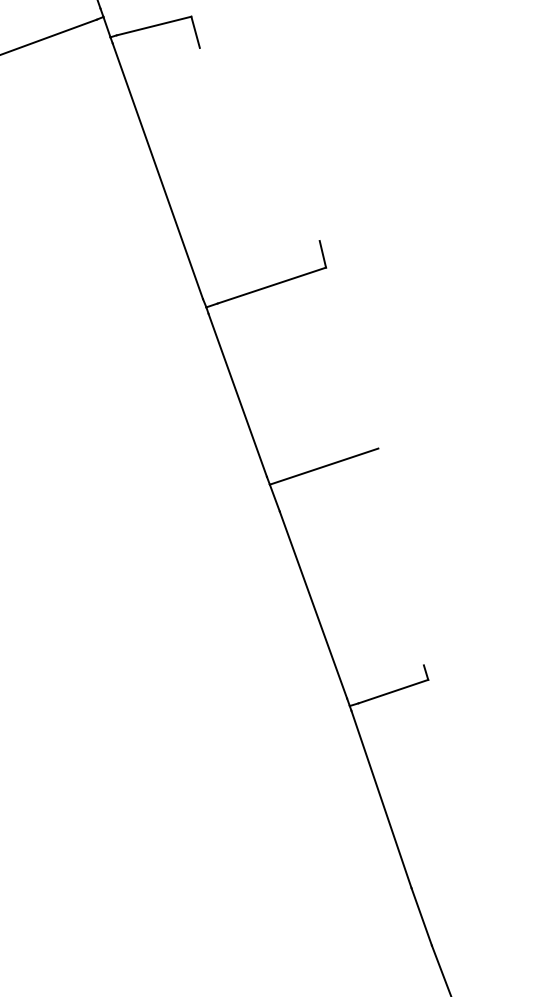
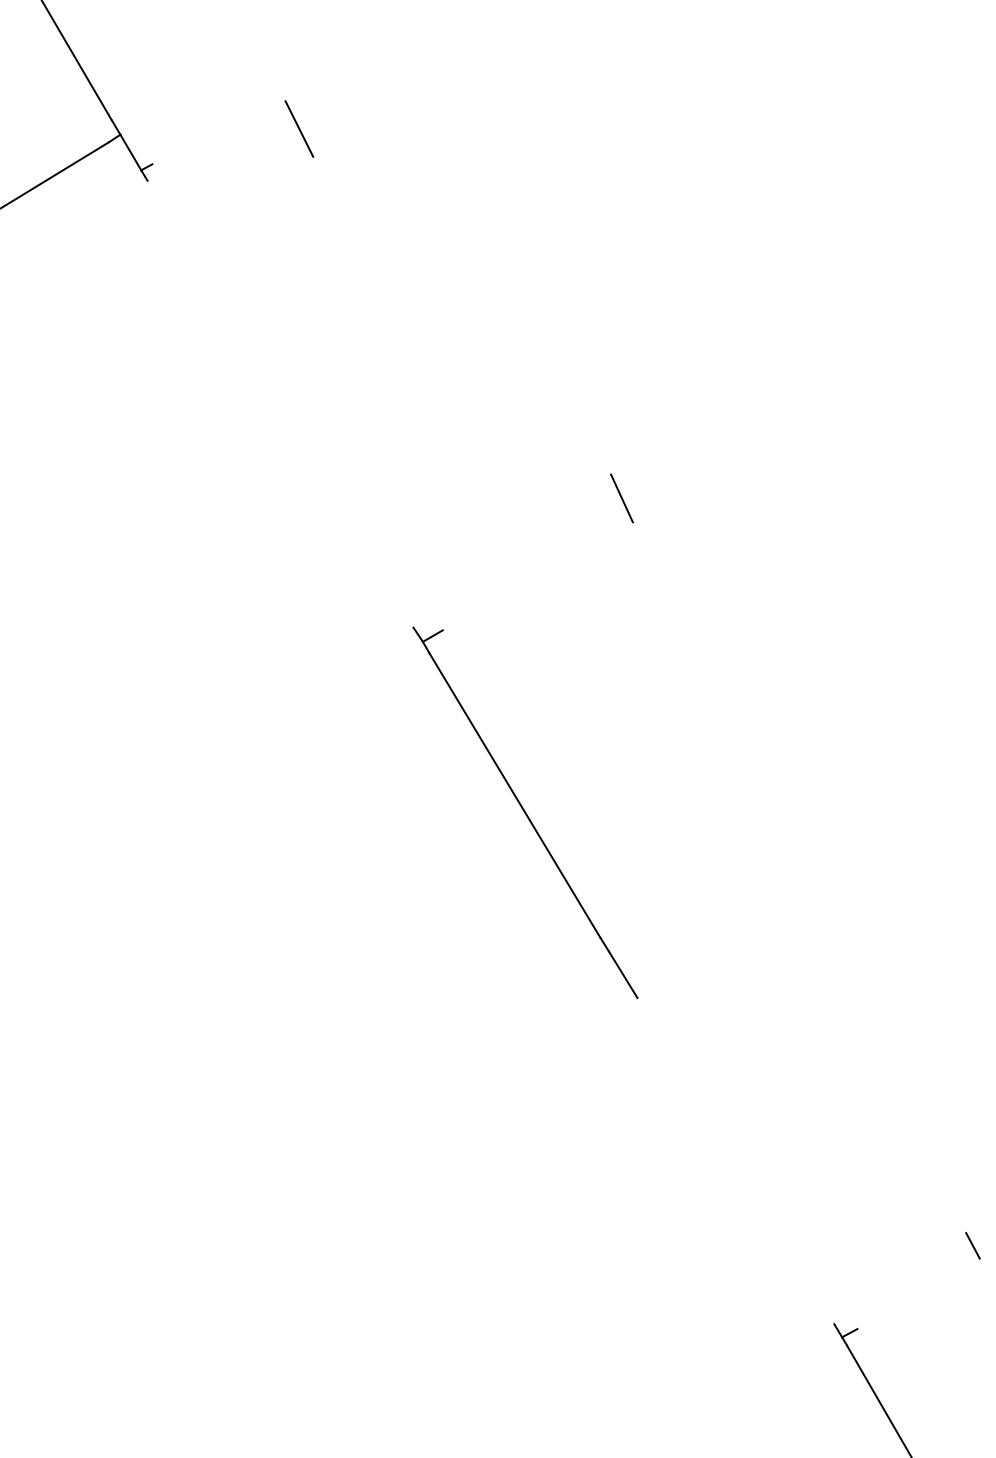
line: (153, 25) -> (217, 131), removed
line: (157, 171) -> (279, 404), removed
line: (271, 285) -> (537, 576), removed
line: (323, 466) -> (702, 896), removed
line: (313, 604) -> (735, 1160), removed
line: (393, 691) -> (918, 1293), removed

